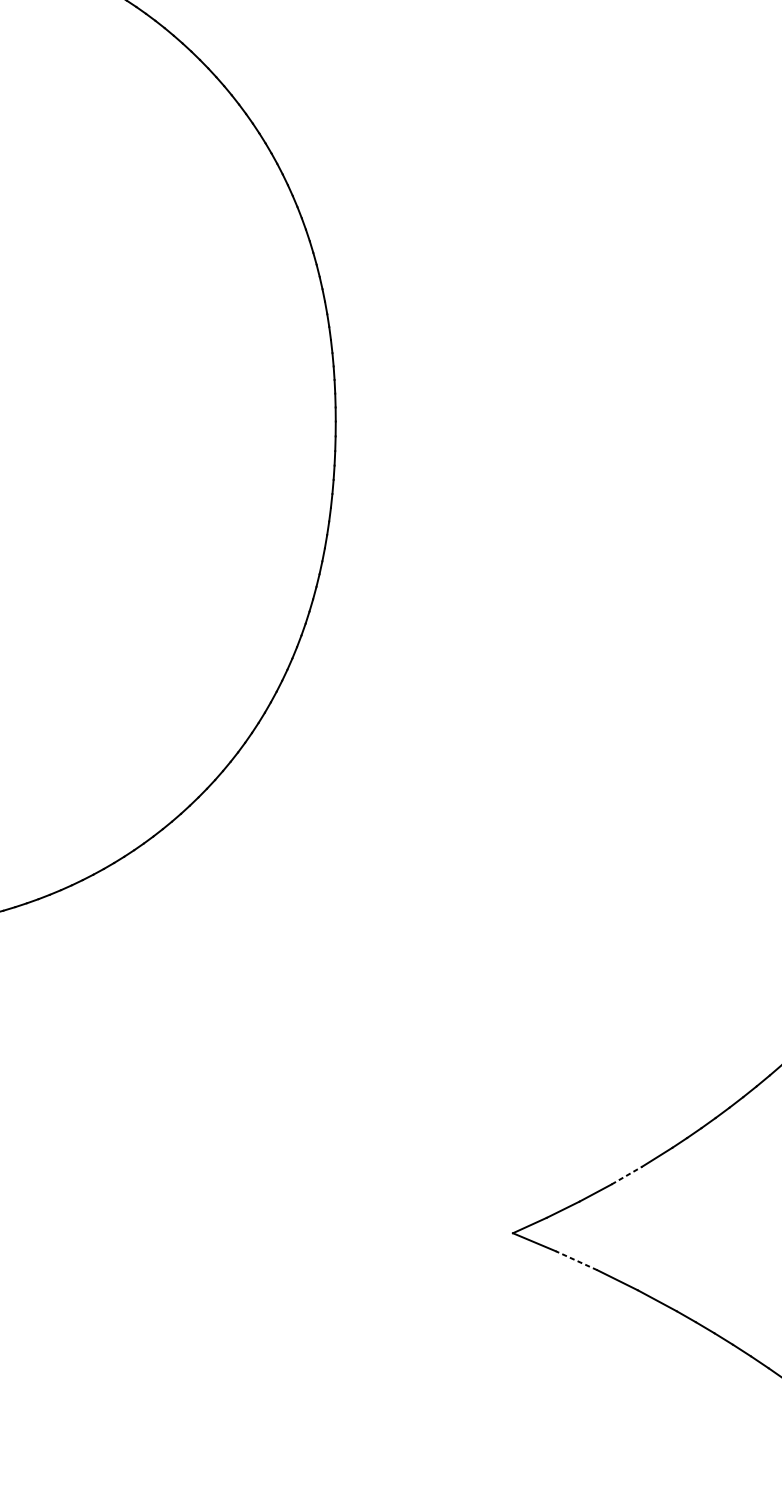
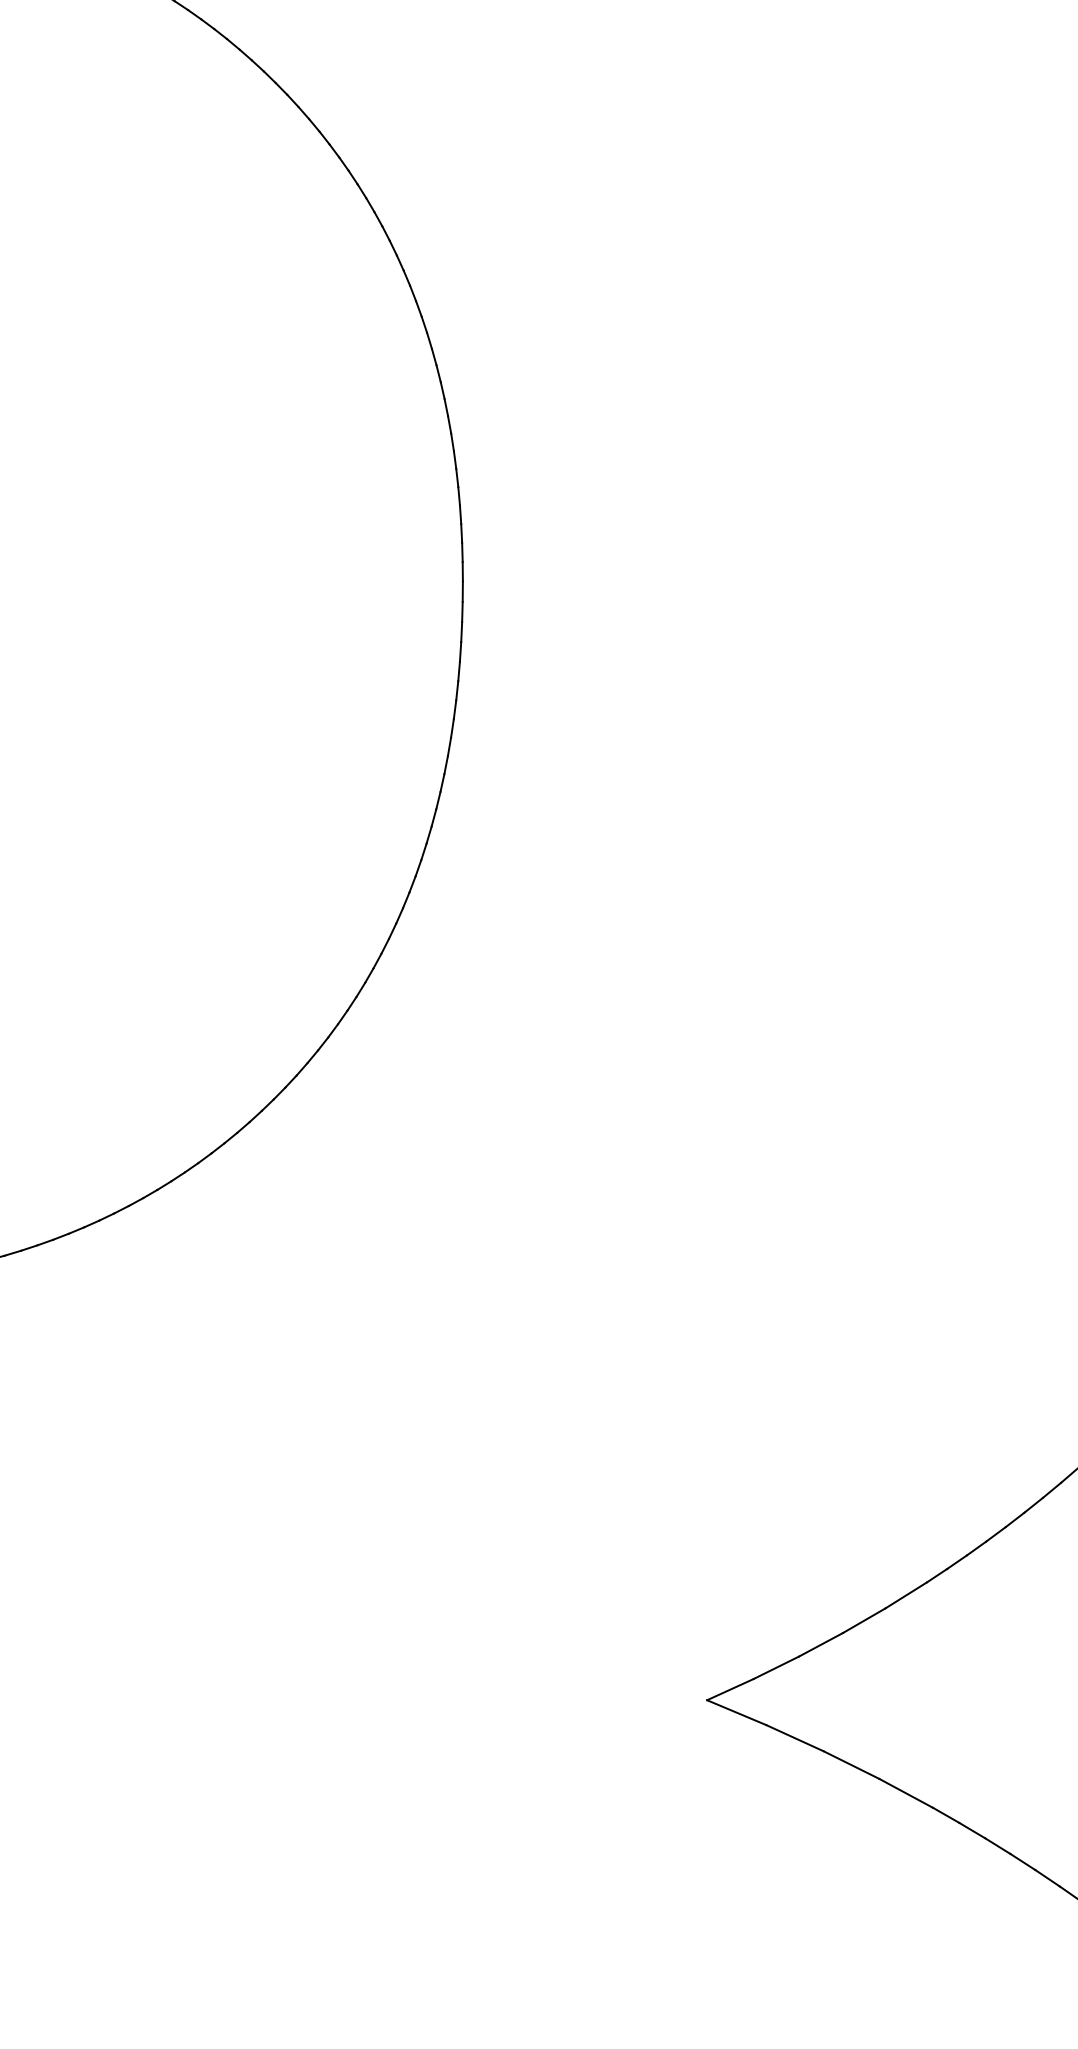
line: (627, 1175) -> (864, 1620), dashed -> solid
line: (577, 1261) -> (795, 1738), dashed -> solid

